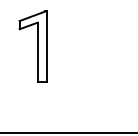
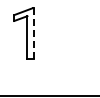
line: (46, 46) -> (33, 33), solid -> dashed

